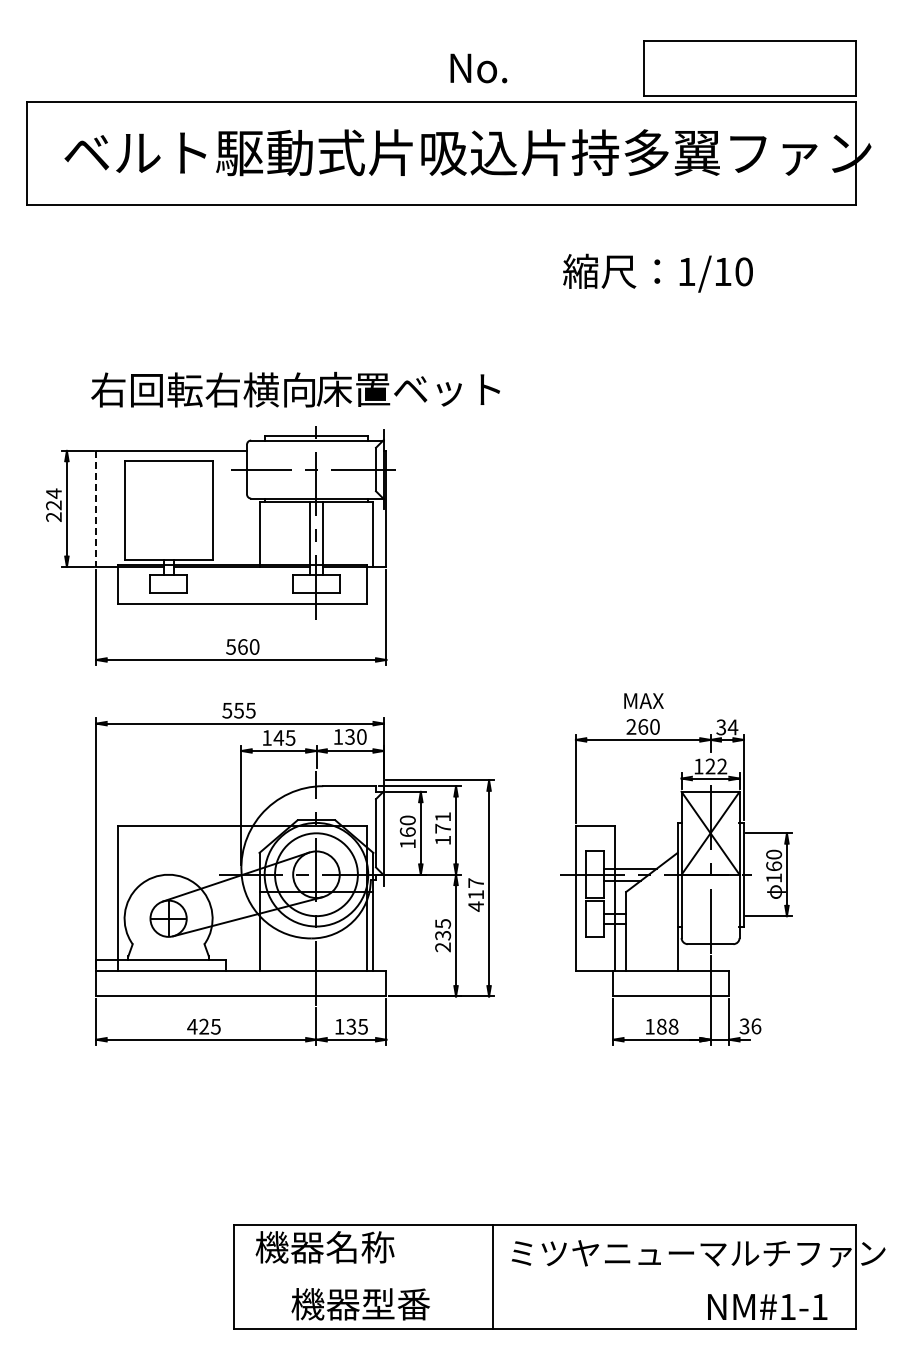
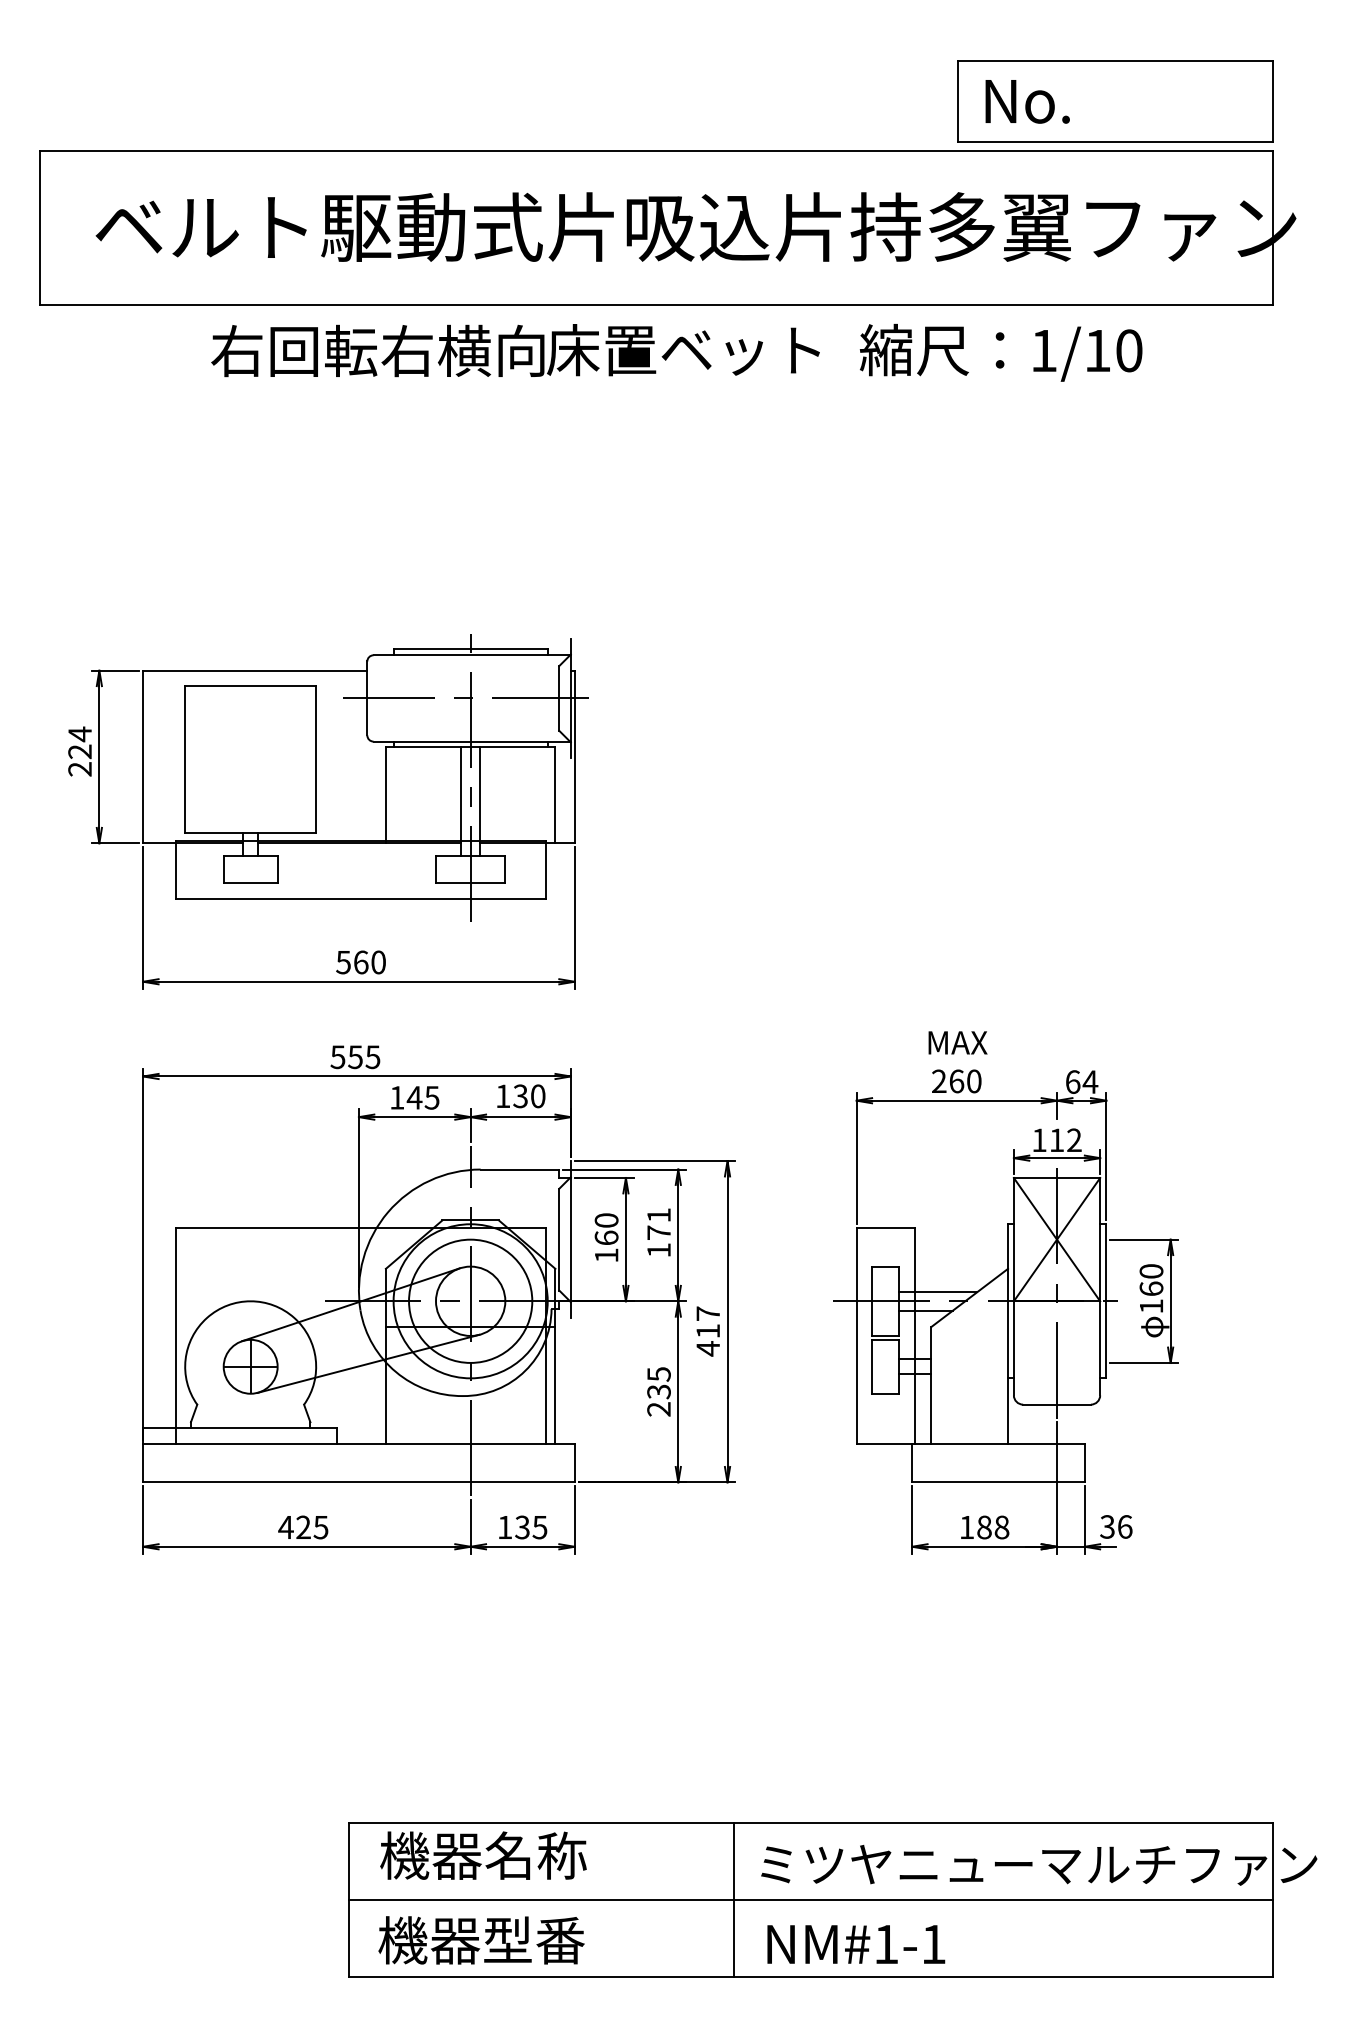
text: (478, 68) -> (1027, 101), moved
text: (657, 272) -> (1000, 351), moved
text: (295, 389) -> (515, 350), moved
line: (96, 509) -> (143, 757), dashed -> solid
text: (721, 727) -> (1073, 1082), 34 -> 64
text: (710, 766) -> (1056, 1140), 122 -> 112
line: (544, 1277) -> (809, 1900), added
text: (360, 1304) -> (481, 1940), moved
text: (767, 1306) -> (856, 1943), moved

